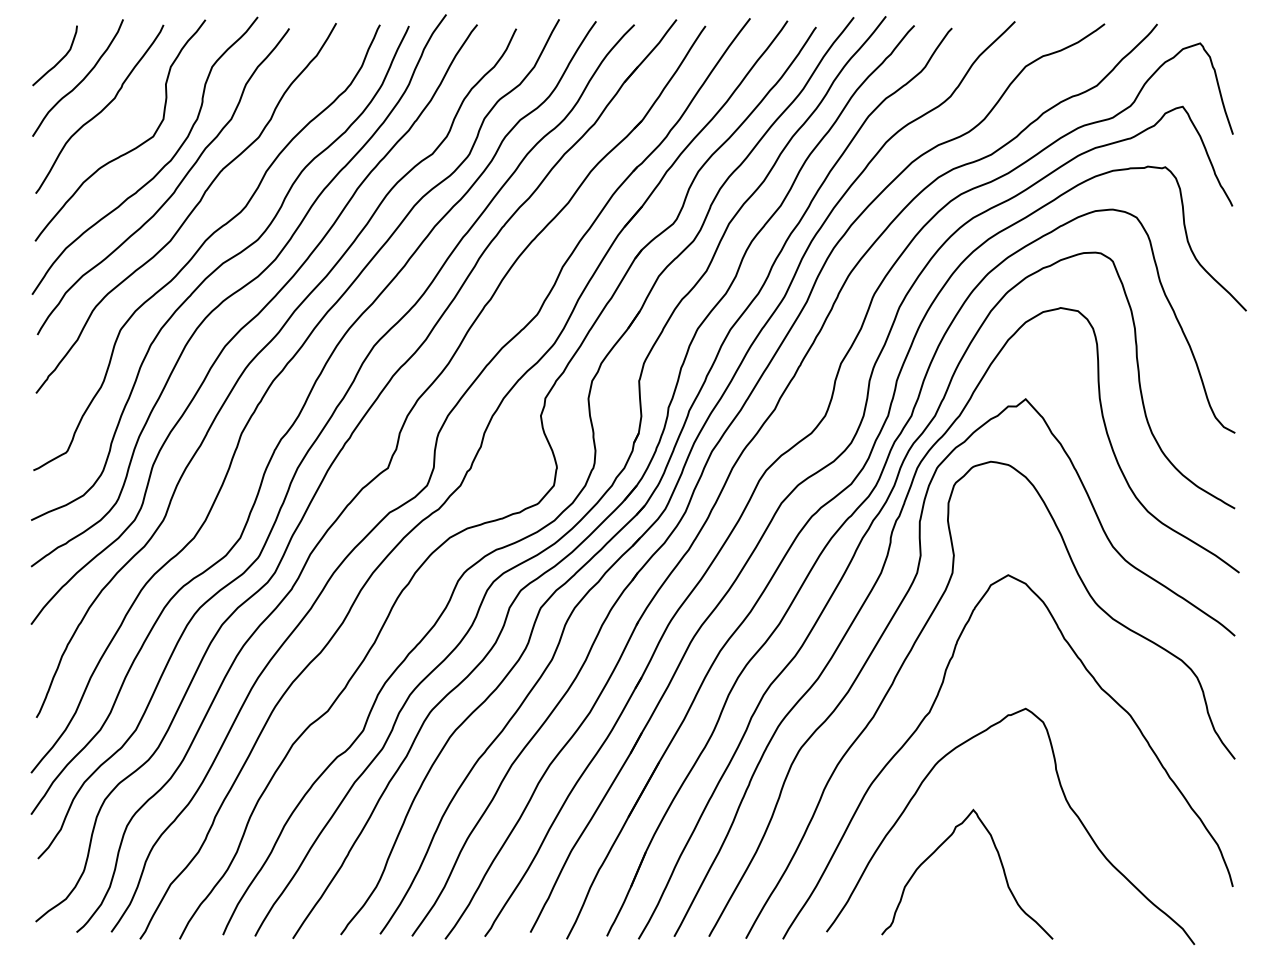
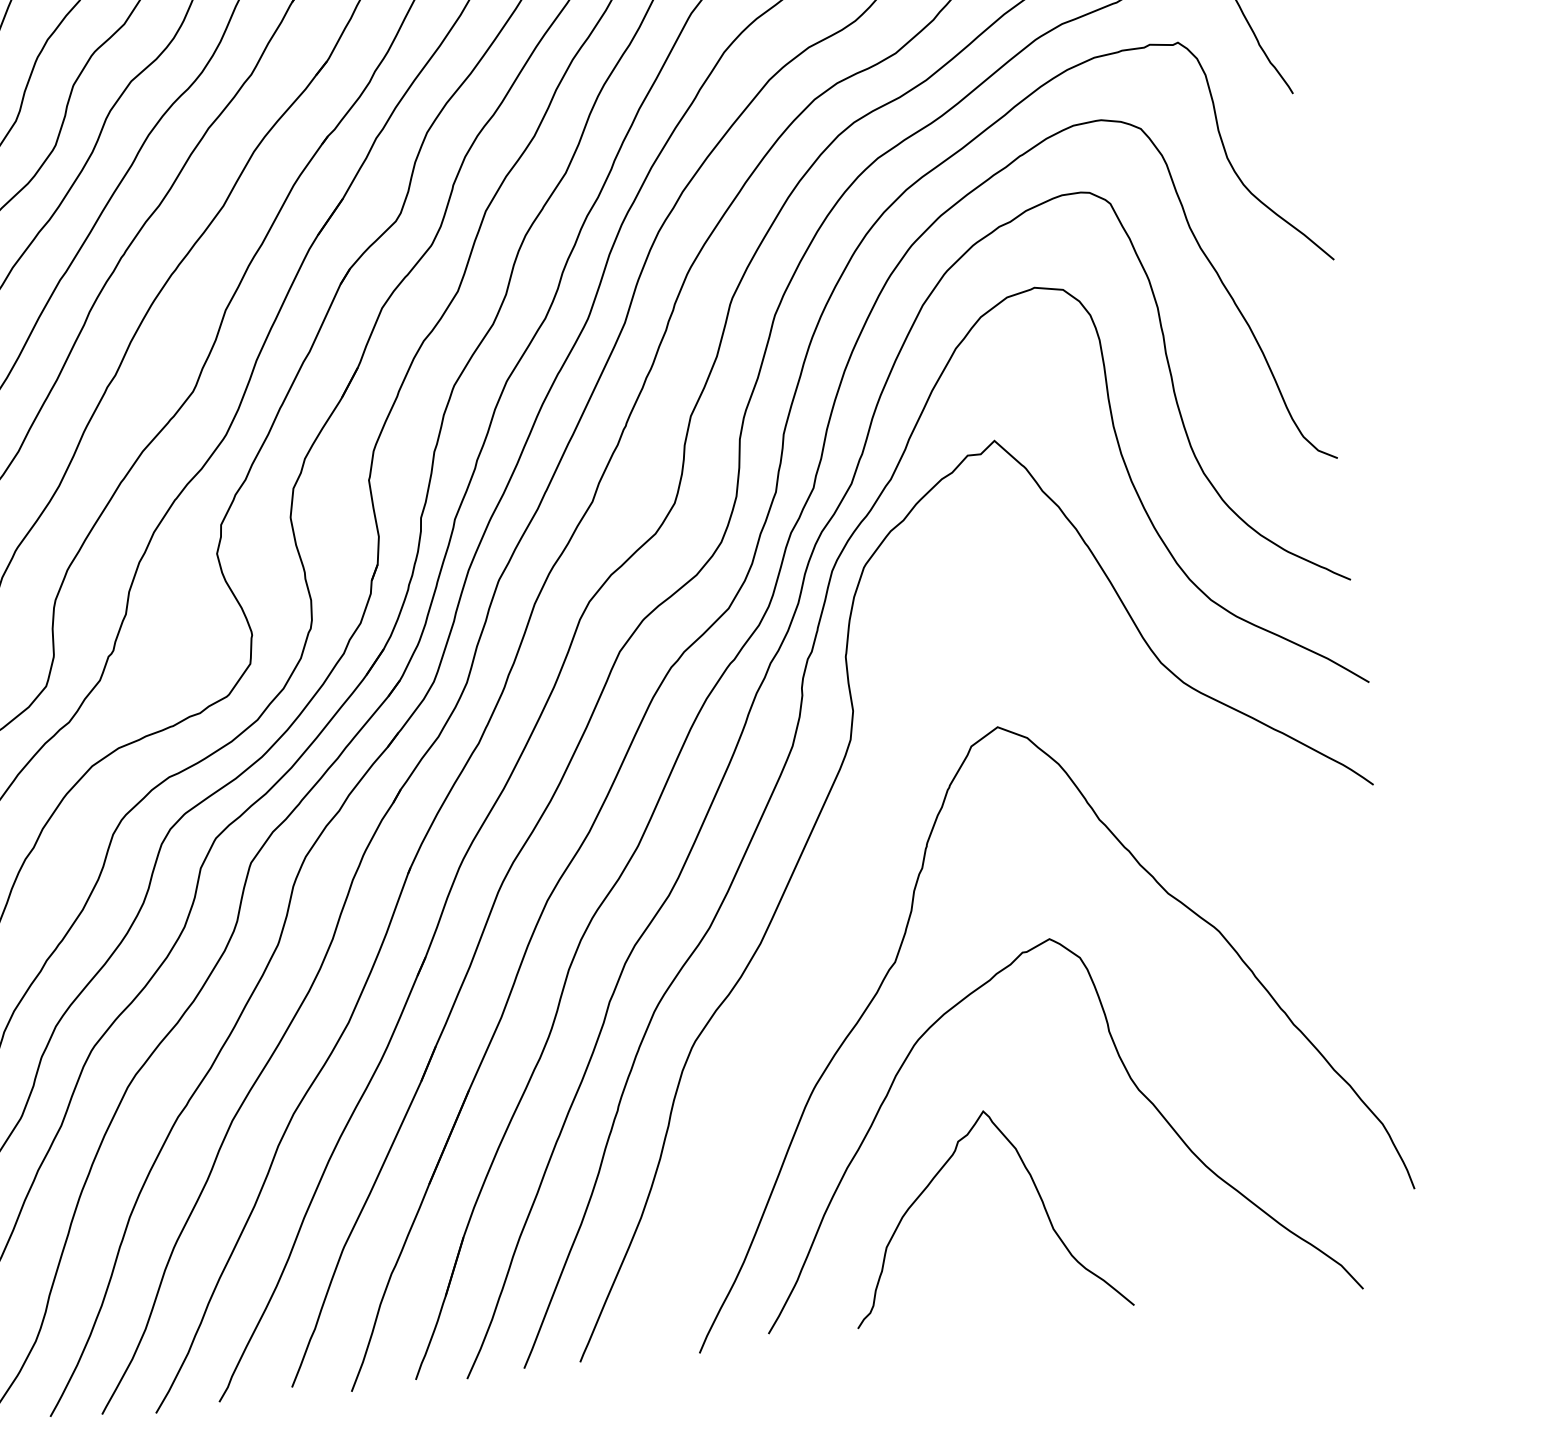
curve: (910, 653) -> (854, 870), removed

